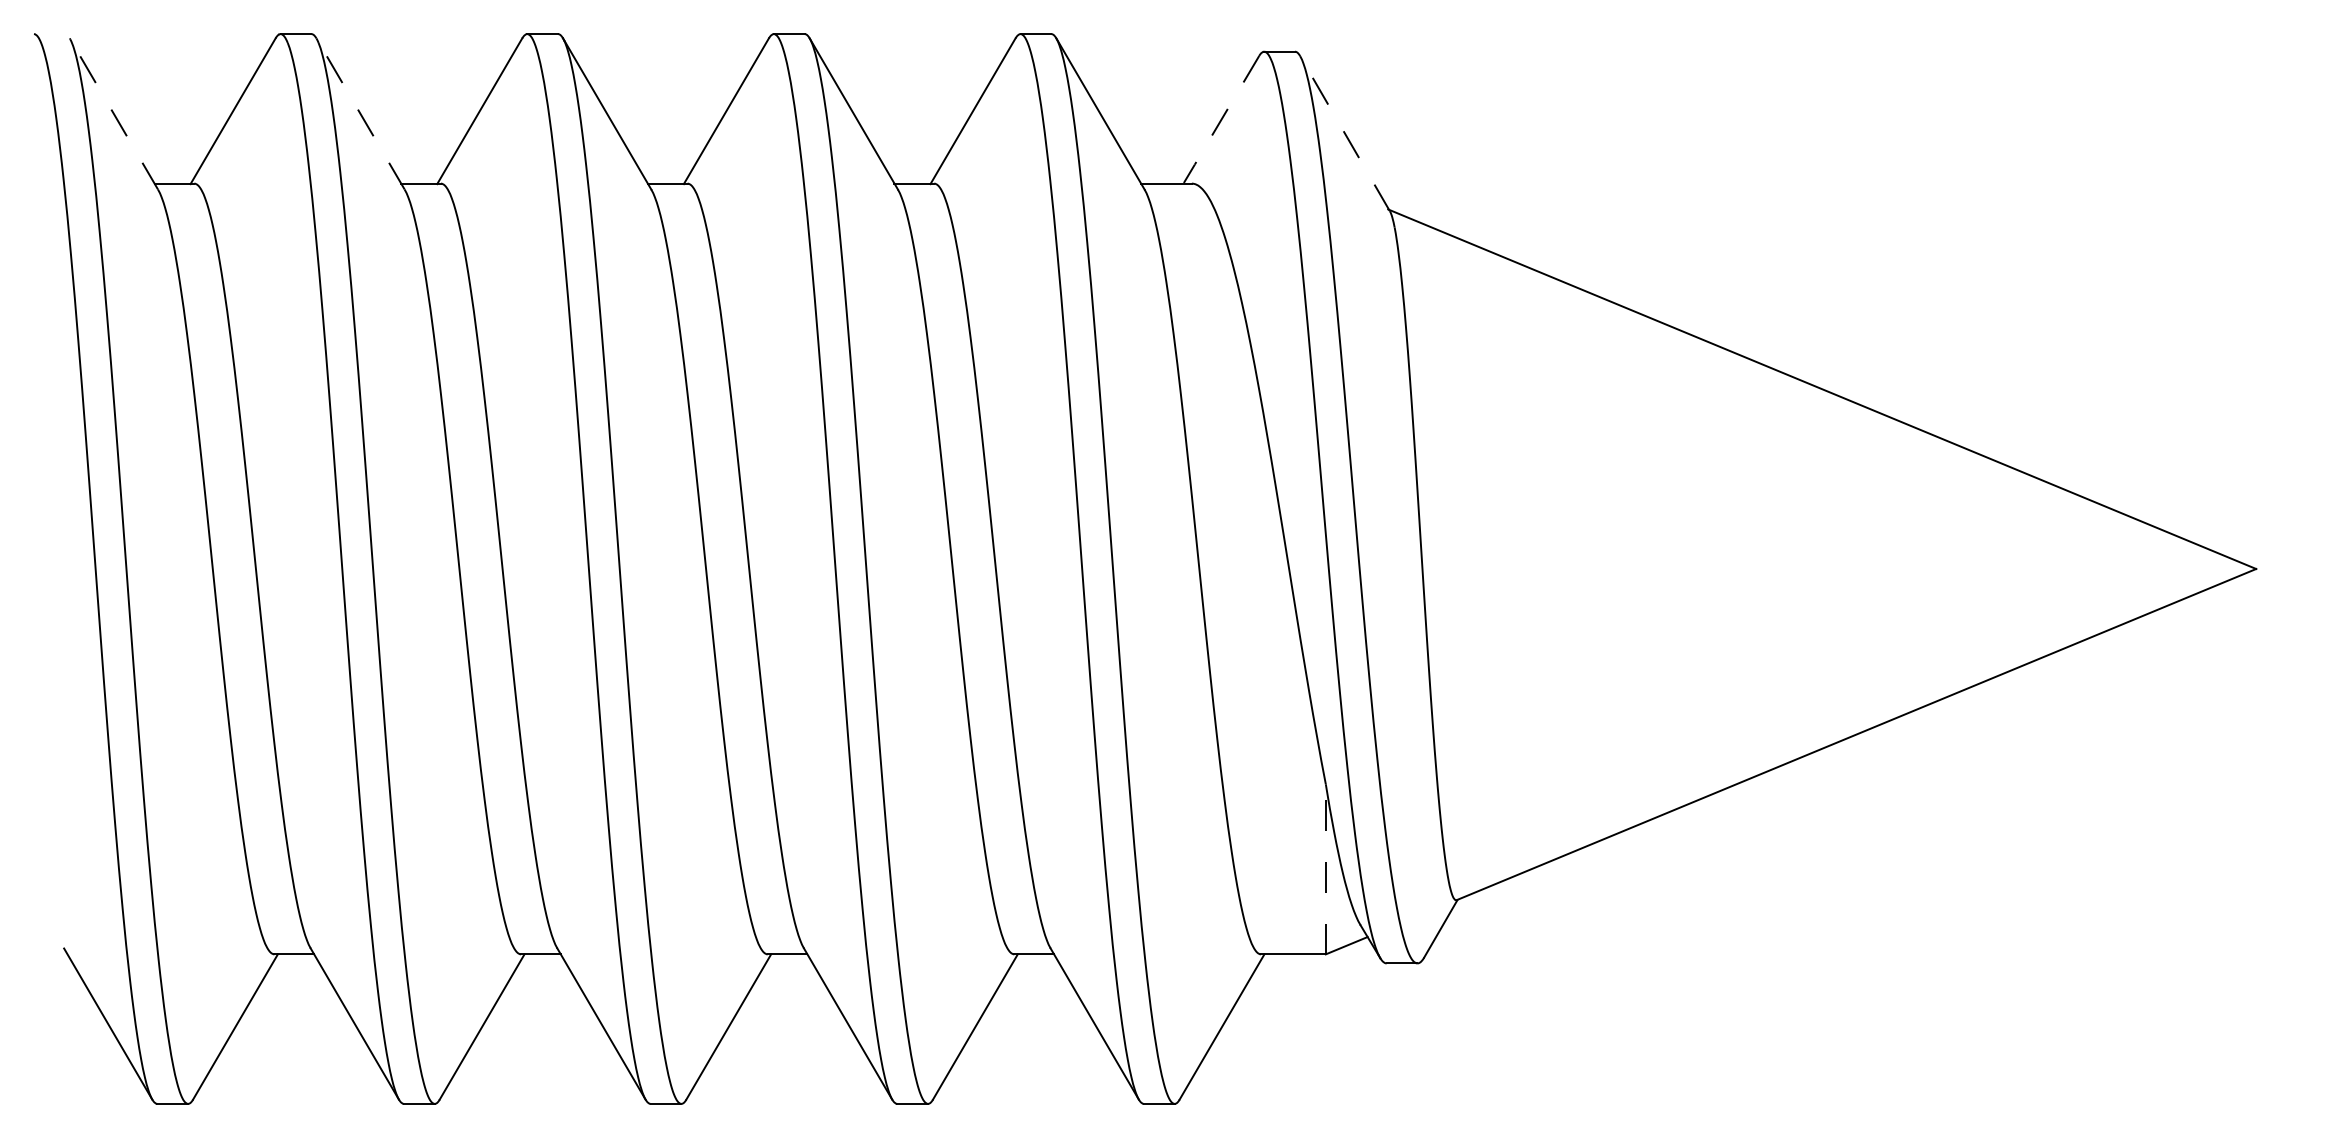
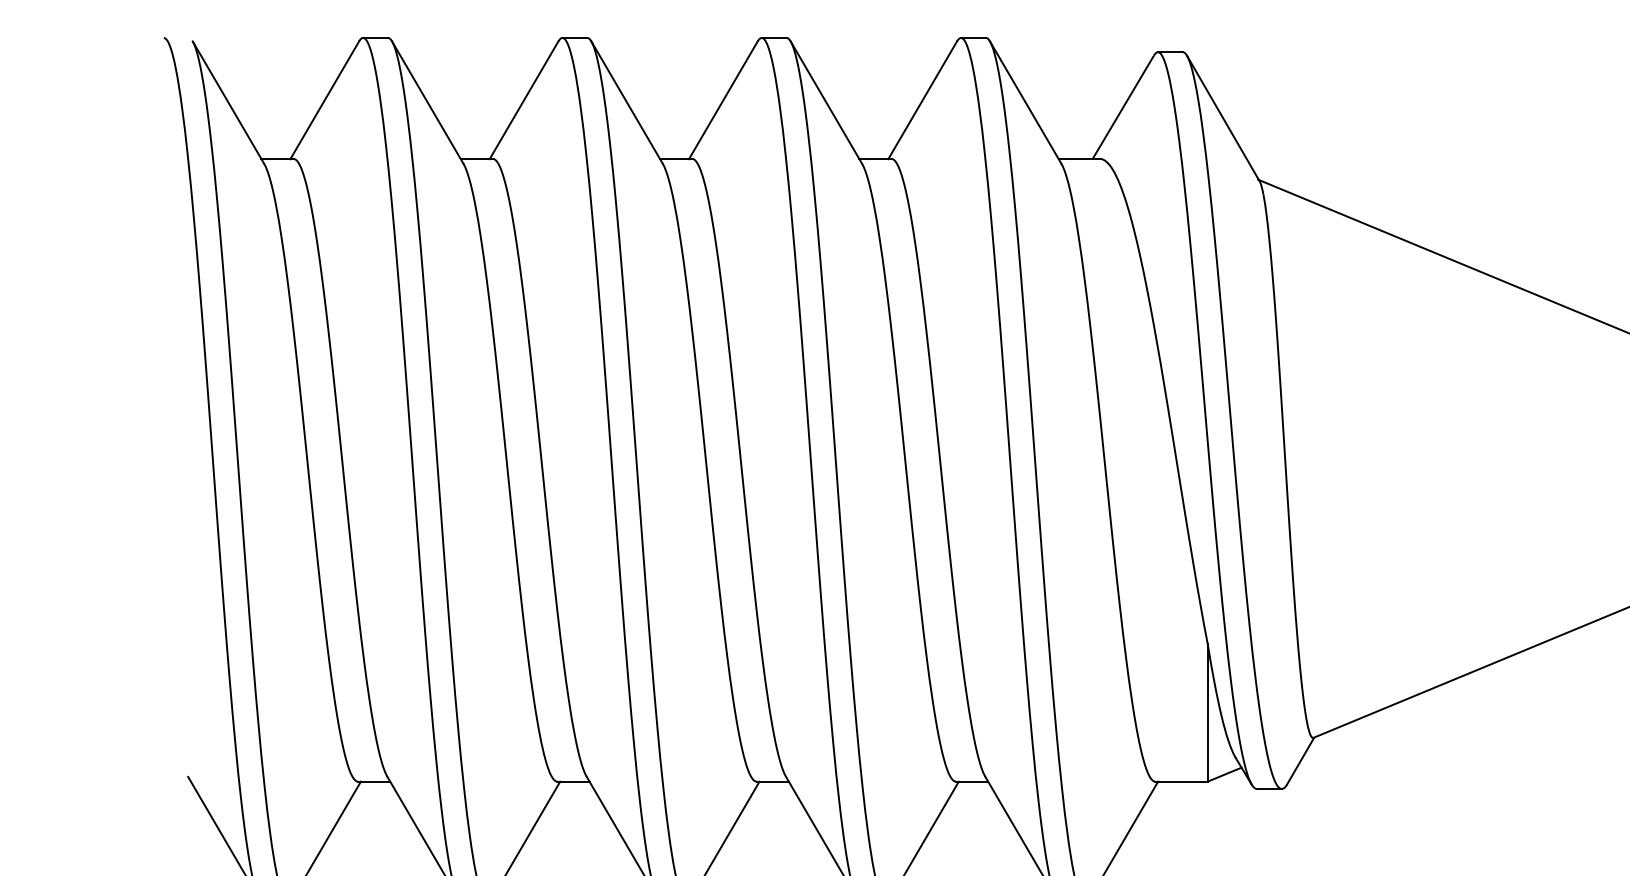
line: (113, 113) -> (228, 102), dashed -> solid
line: (360, 113) -> (427, 102), dashed -> solid
line: (1221, 120) -> (1123, 107), dashed -> solid
line: (1345, 133) -> (1223, 118), dashed -> solid
line: (1325, 868) -> (1207, 712), dashed -> solid

